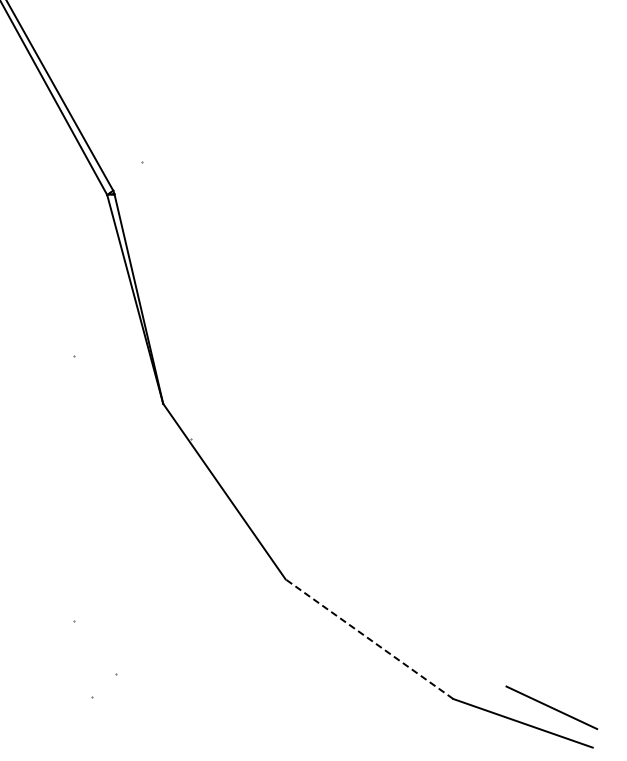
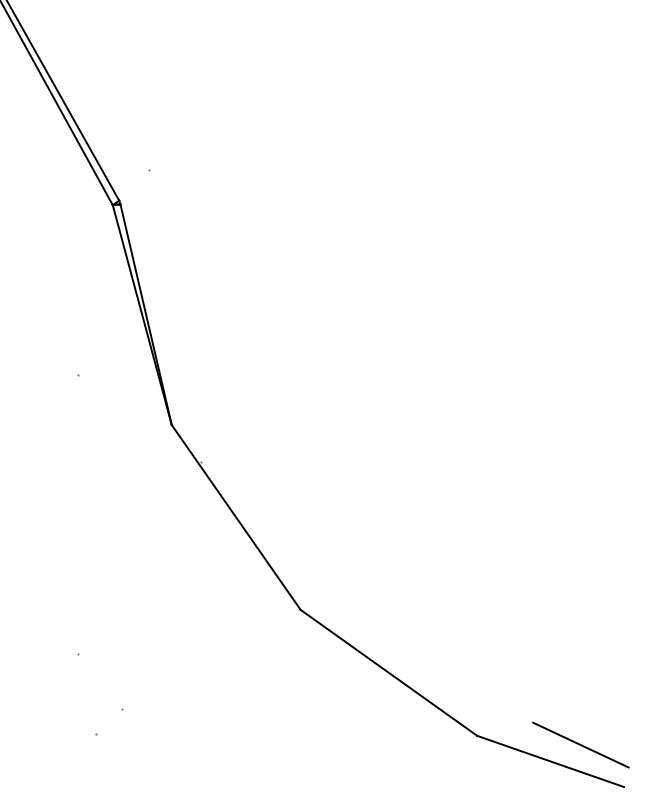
line: (369, 638) -> (388, 672), dashed -> solid

